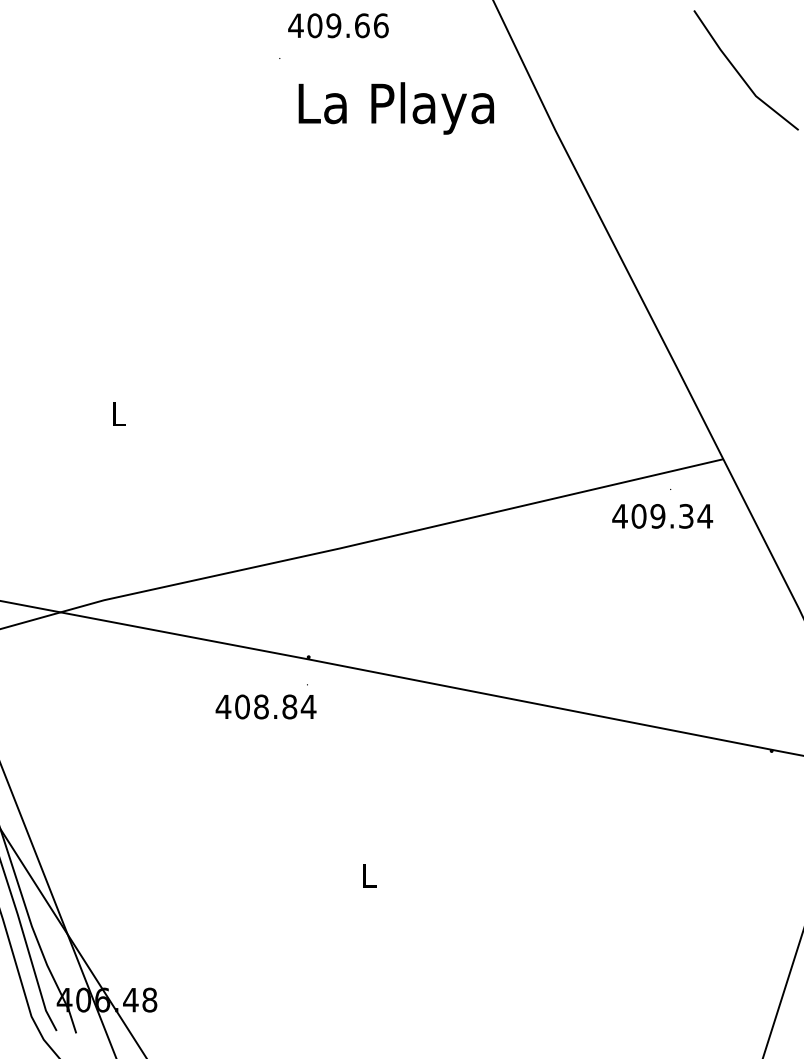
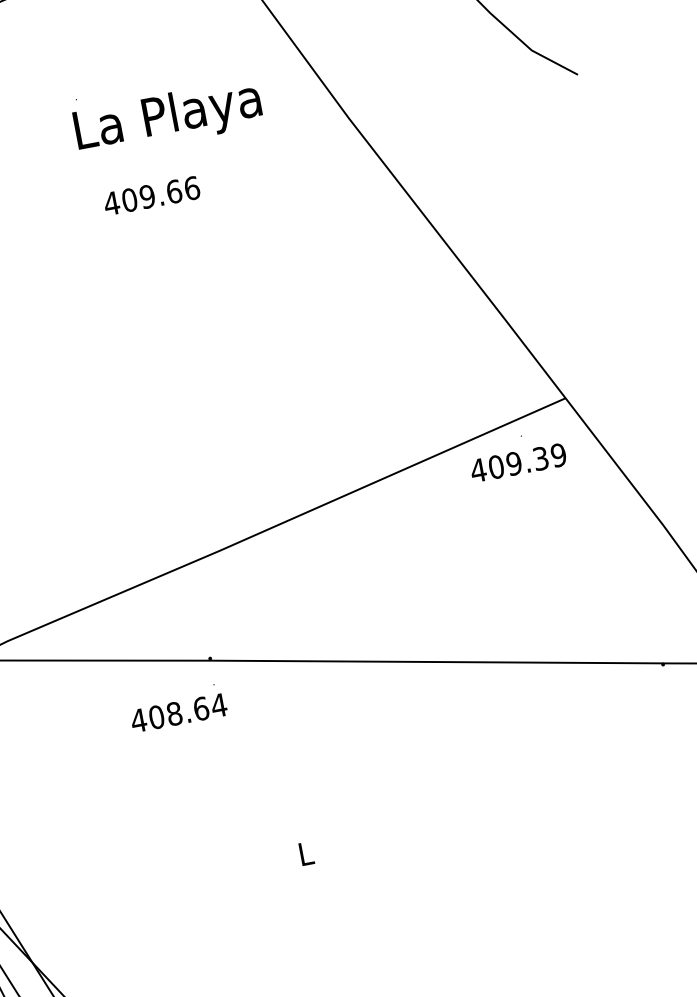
text: (338, 25) -> (151, 195), moved
text: (395, 108) -> (167, 118), moved
text: (705, 516) -> (559, 455), 409.34 -> 409.39
text: (289, 706) -> (200, 708), 408.84 -> 408.64

